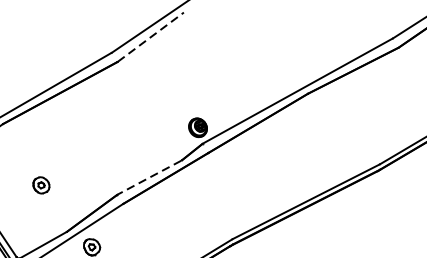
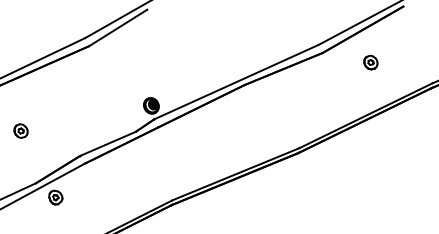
line: (150, 36) -> (118, 27), dashed -> solid
line: (150, 177) -> (108, 143), dashed -> solid
part: (40, 184) -> (20, 130), moved

